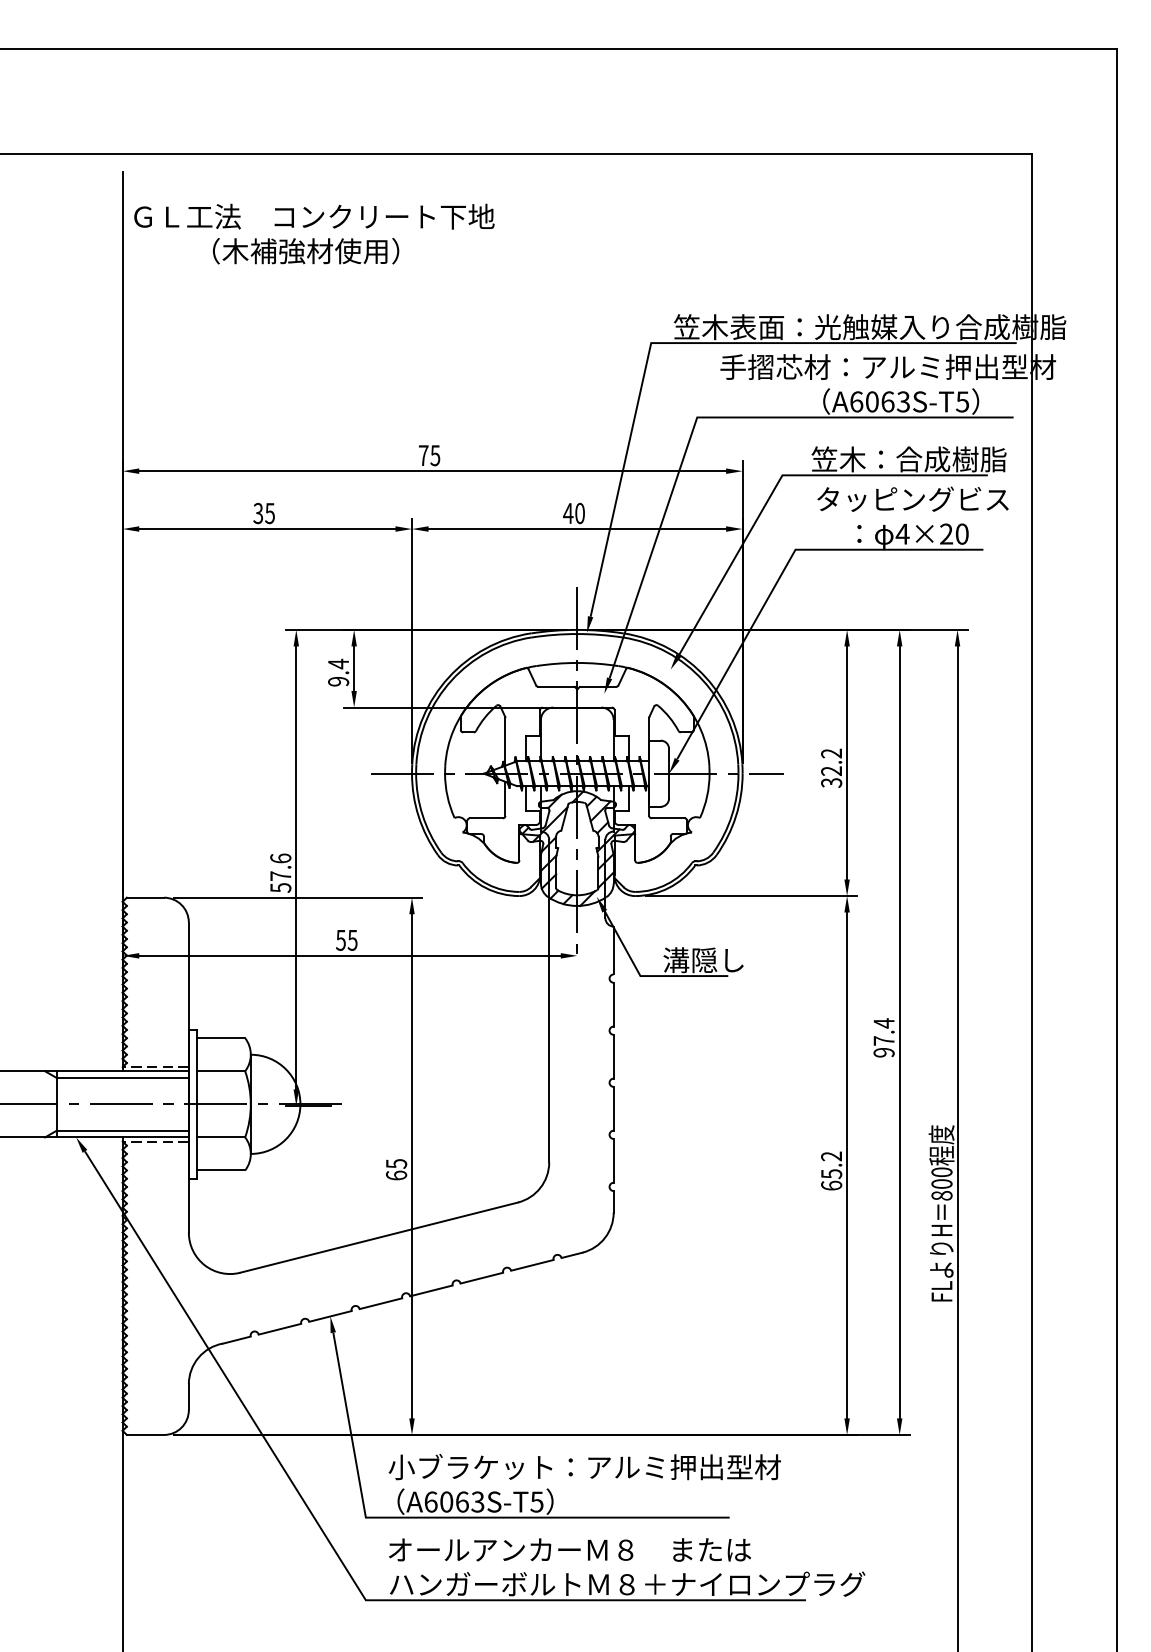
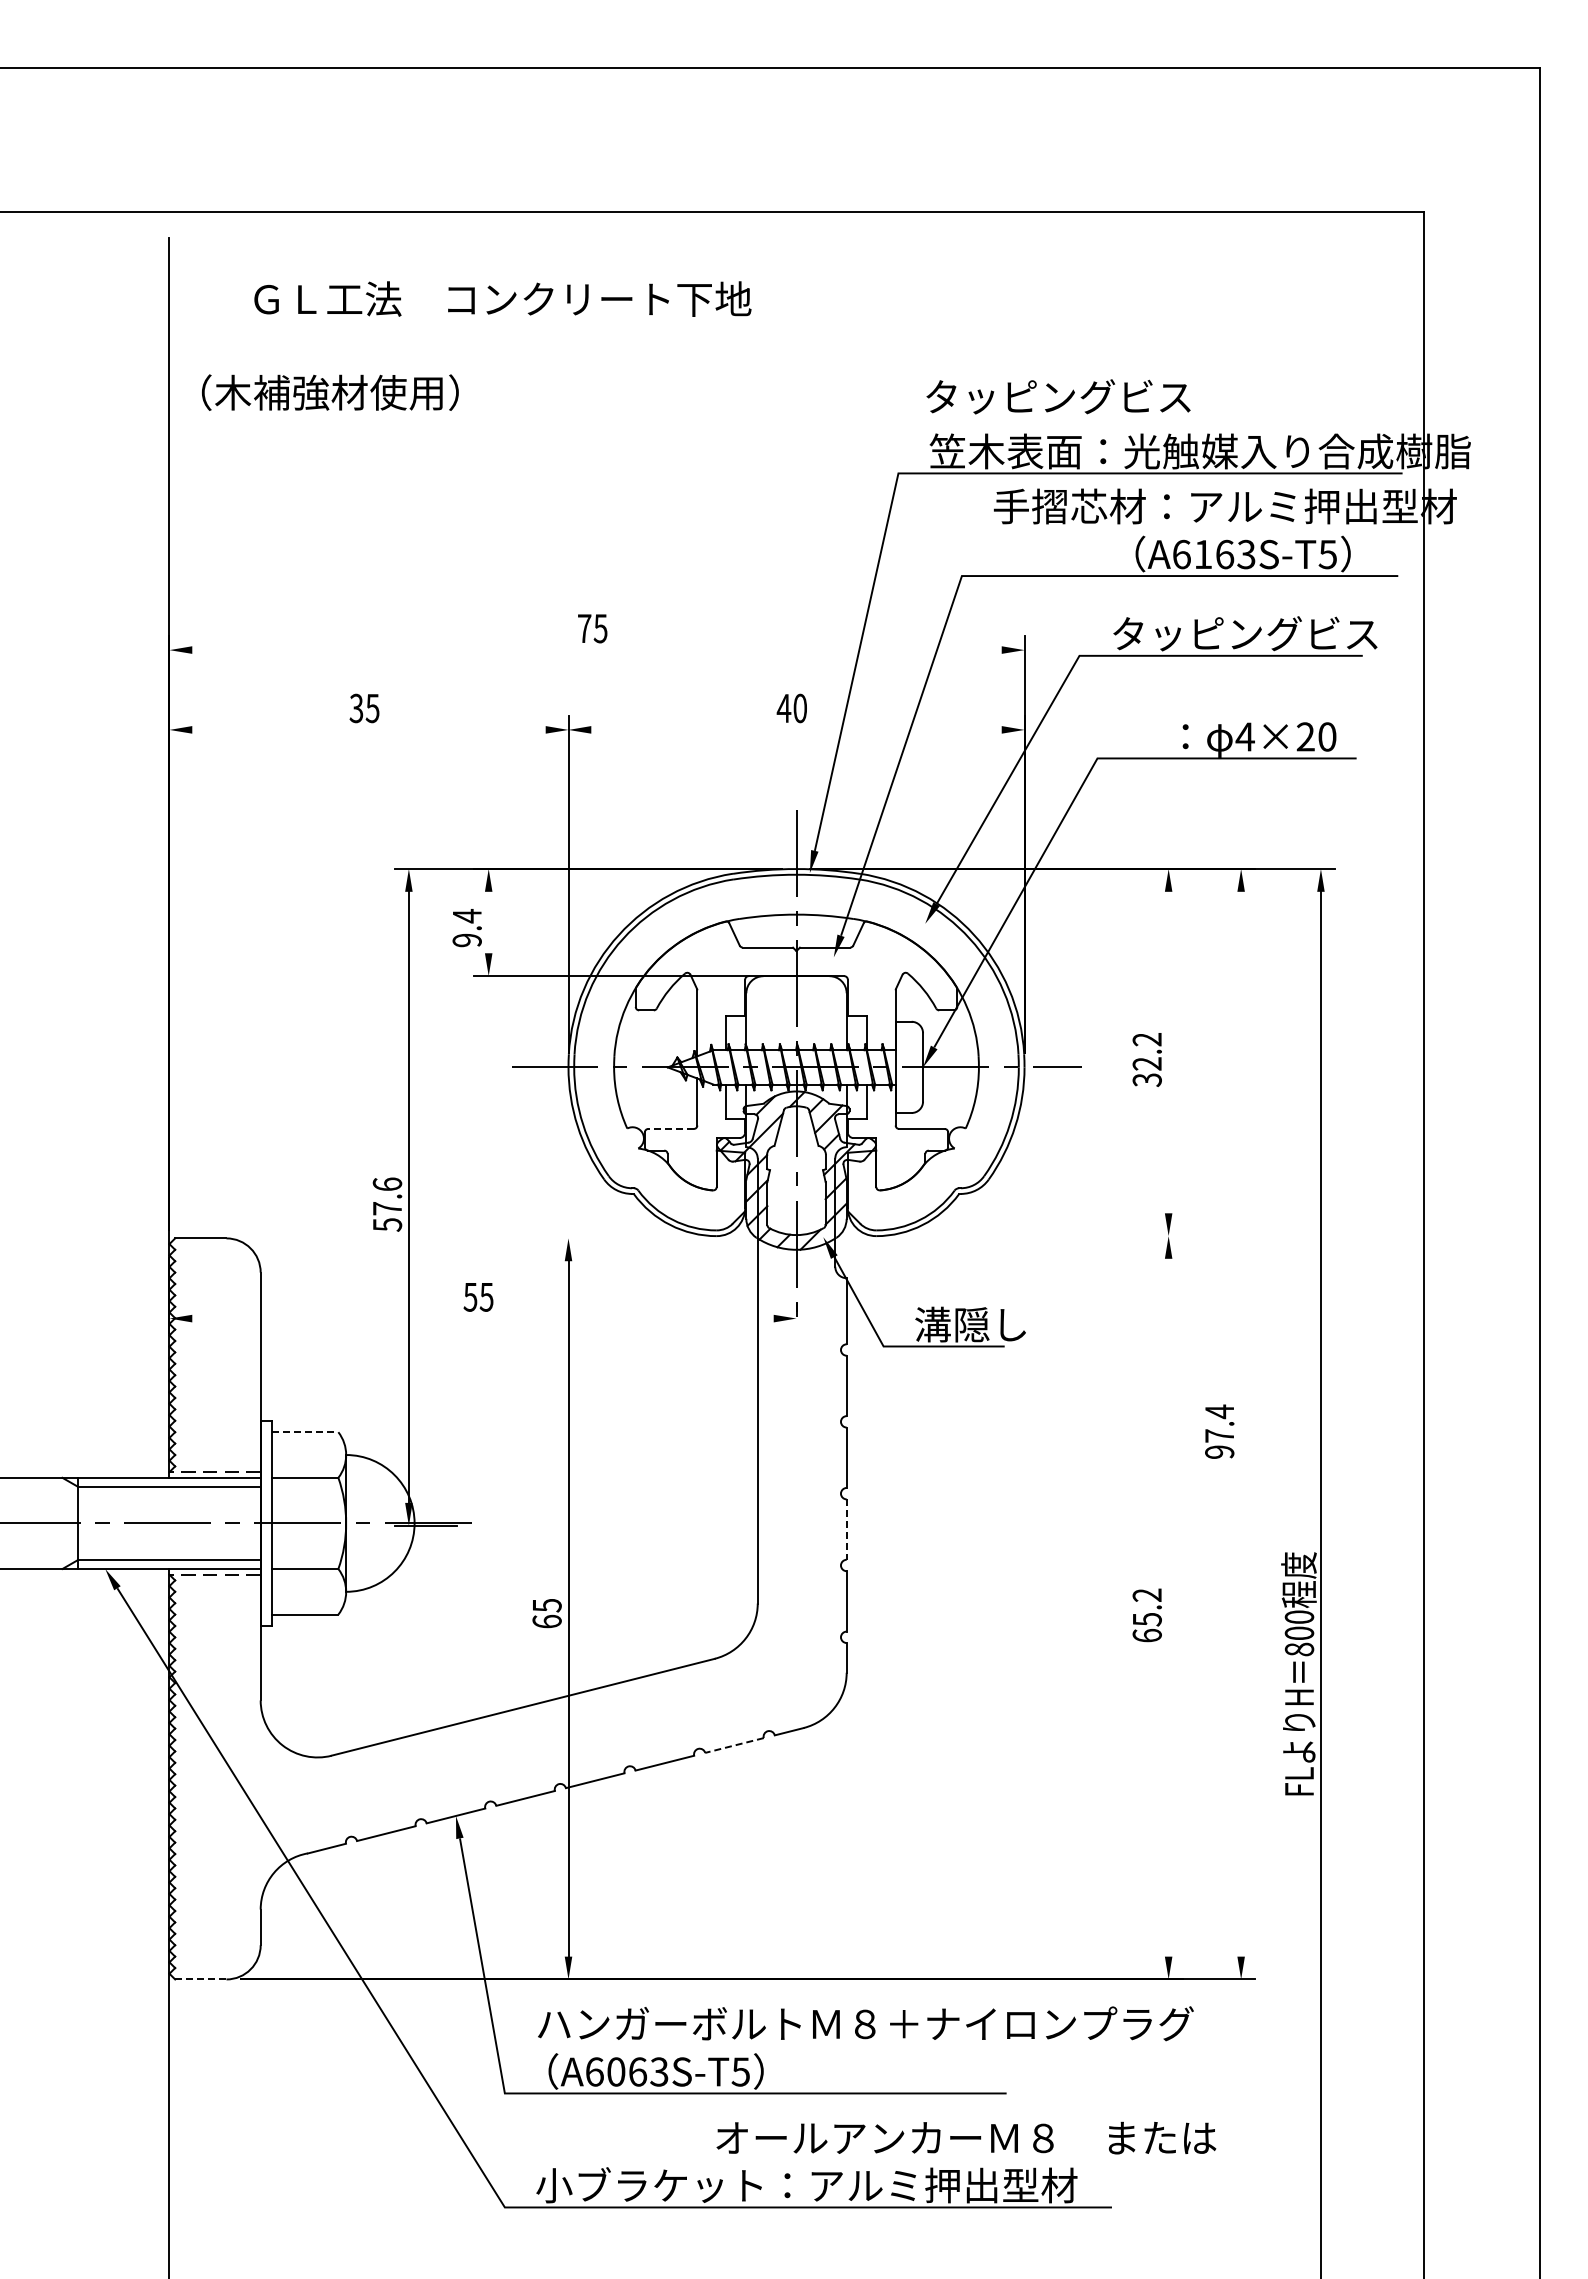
text: (314, 216) -> (502, 298), moved
text: (306, 251) -> (330, 392), moved
text: (872, 401) -> (1203, 554), A6063S-T5 -> A6163S-T5
text: (906, 459) -> (1250, 633), 笠木：合成樹脂 -> タッピングビス
line: (432, 471) -> (596, 650), removed
text: (912, 499) -> (1058, 396), moved
line: (267, 528) -> (368, 729), removed
line: (577, 528) -> (796, 729), removed
line: (354, 668) -> (488, 922), removed
line: (847, 762) -> (1168, 1052), removed
line: (486, 818) -> (671, 1128), solid -> dashed
line: (751, 896) -> (1036, 1236), removed
line: (298, 897) -> (411, 1238), removed
line: (349, 955) -> (482, 1318), removed
line: (899, 1031) -> (1241, 1423), removed
line: (221, 1038) -> (305, 1432), solid -> dashed
line: (613, 1109) -> (846, 1530), solid -> dashed
line: (847, 1165) -> (1168, 1607), removed
line: (532, 1265) -> (734, 1745), solid -> dashed
line: (145, 1435) -> (200, 1979), solid -> dashed
text: (626, 1466) -> (864, 2023), 小ブラケット：アルミ押出型材 -> ハンガーボルトＭ８＋ナイロンプラグ
text: (570, 1549) -> (966, 2137), moved
text: (626, 1584) -> (864, 2185), ハンガーボルトＭ８＋ナイロンプラグ -> 小ブラケット：アルミ押出型材

